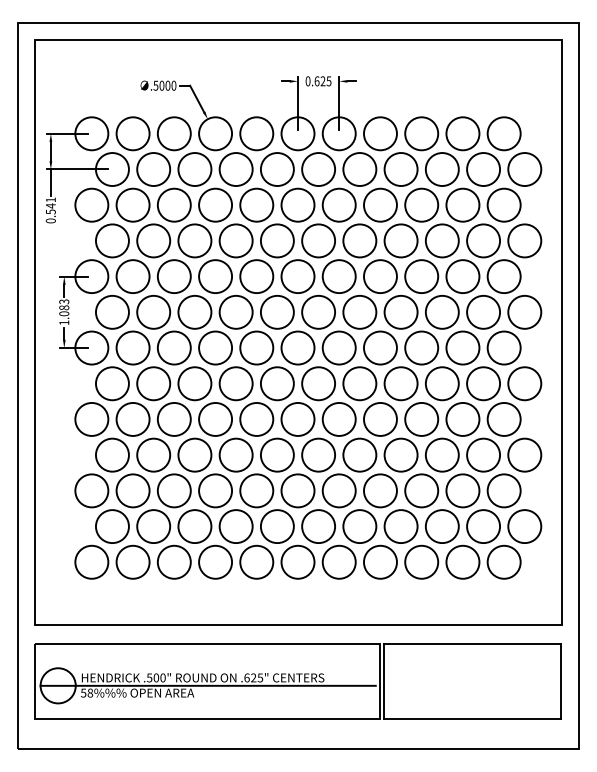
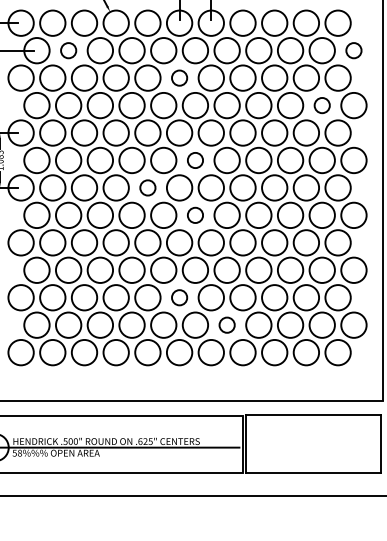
circle: (153, 169) -> (68, 50), size x0.6
circle: (524, 169) -> (353, 50), size x0.6
circle: (297, 204) -> (179, 77), size x0.6
circle: (483, 240) -> (322, 105), size x0.6
circle: (318, 311) -> (195, 159), size x0.6
circle: (256, 347) -> (147, 187), size x0.6
circle: (318, 383) -> (195, 215), size x0.6
circle: (297, 490) -> (179, 297), size x0.6
circle: (359, 526) -> (226, 325), size x0.6

